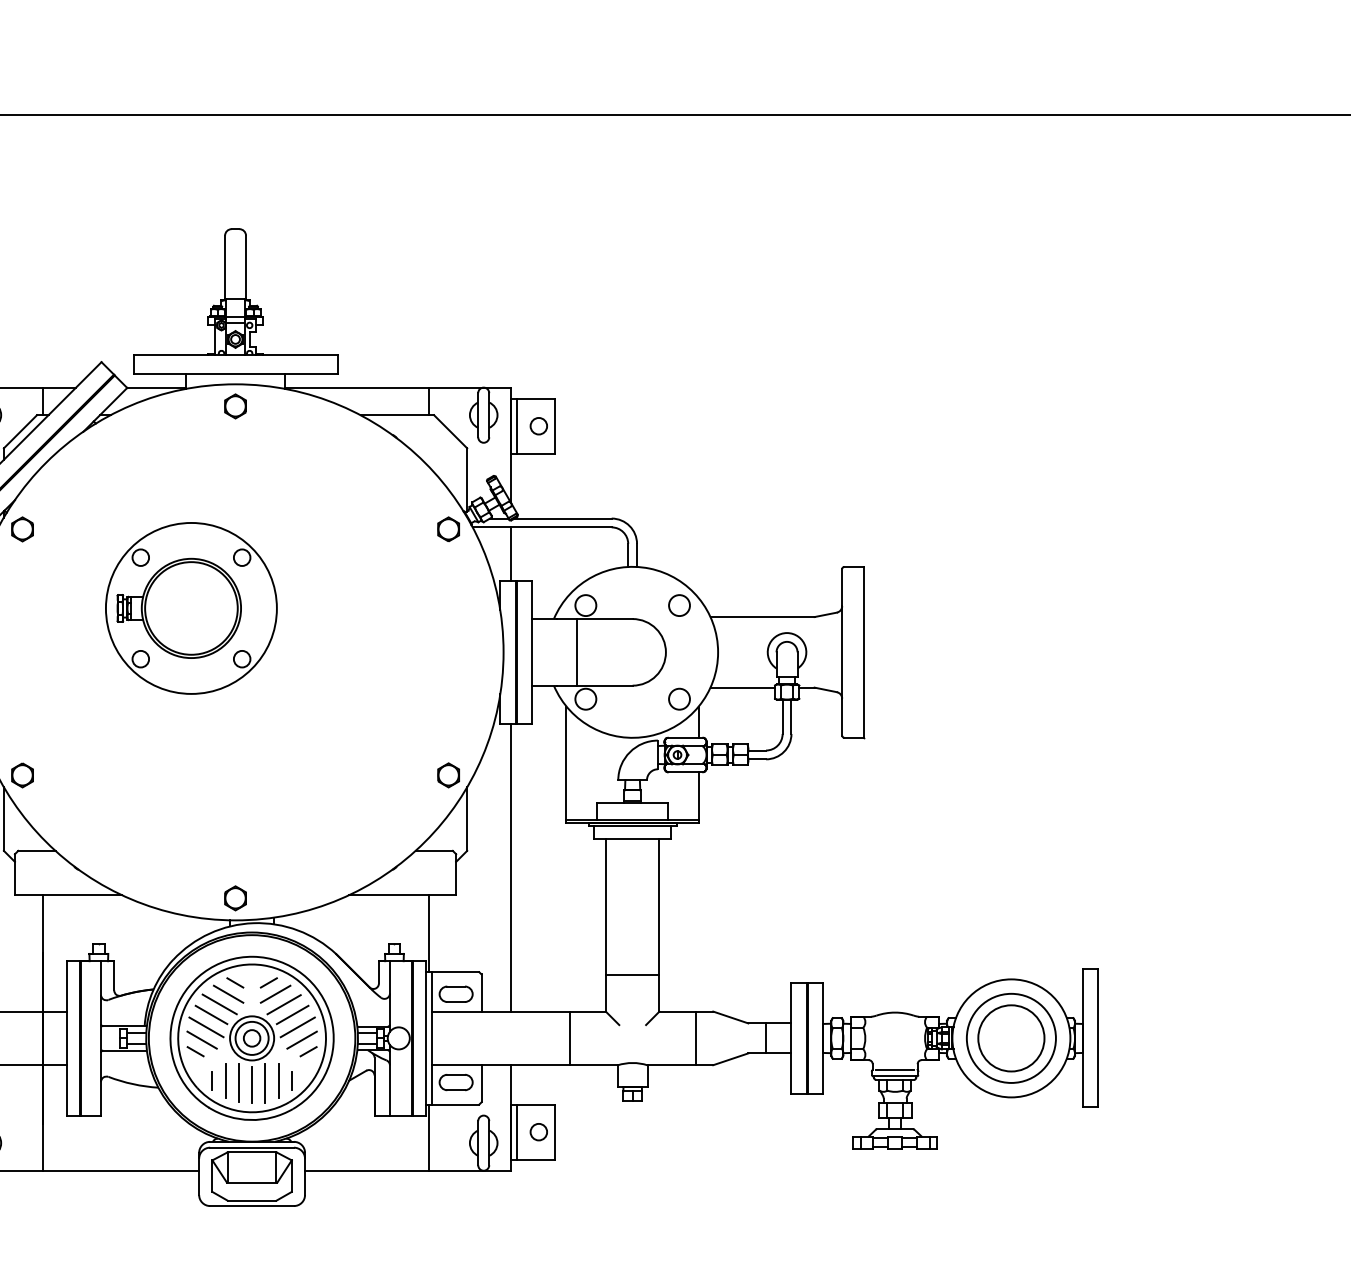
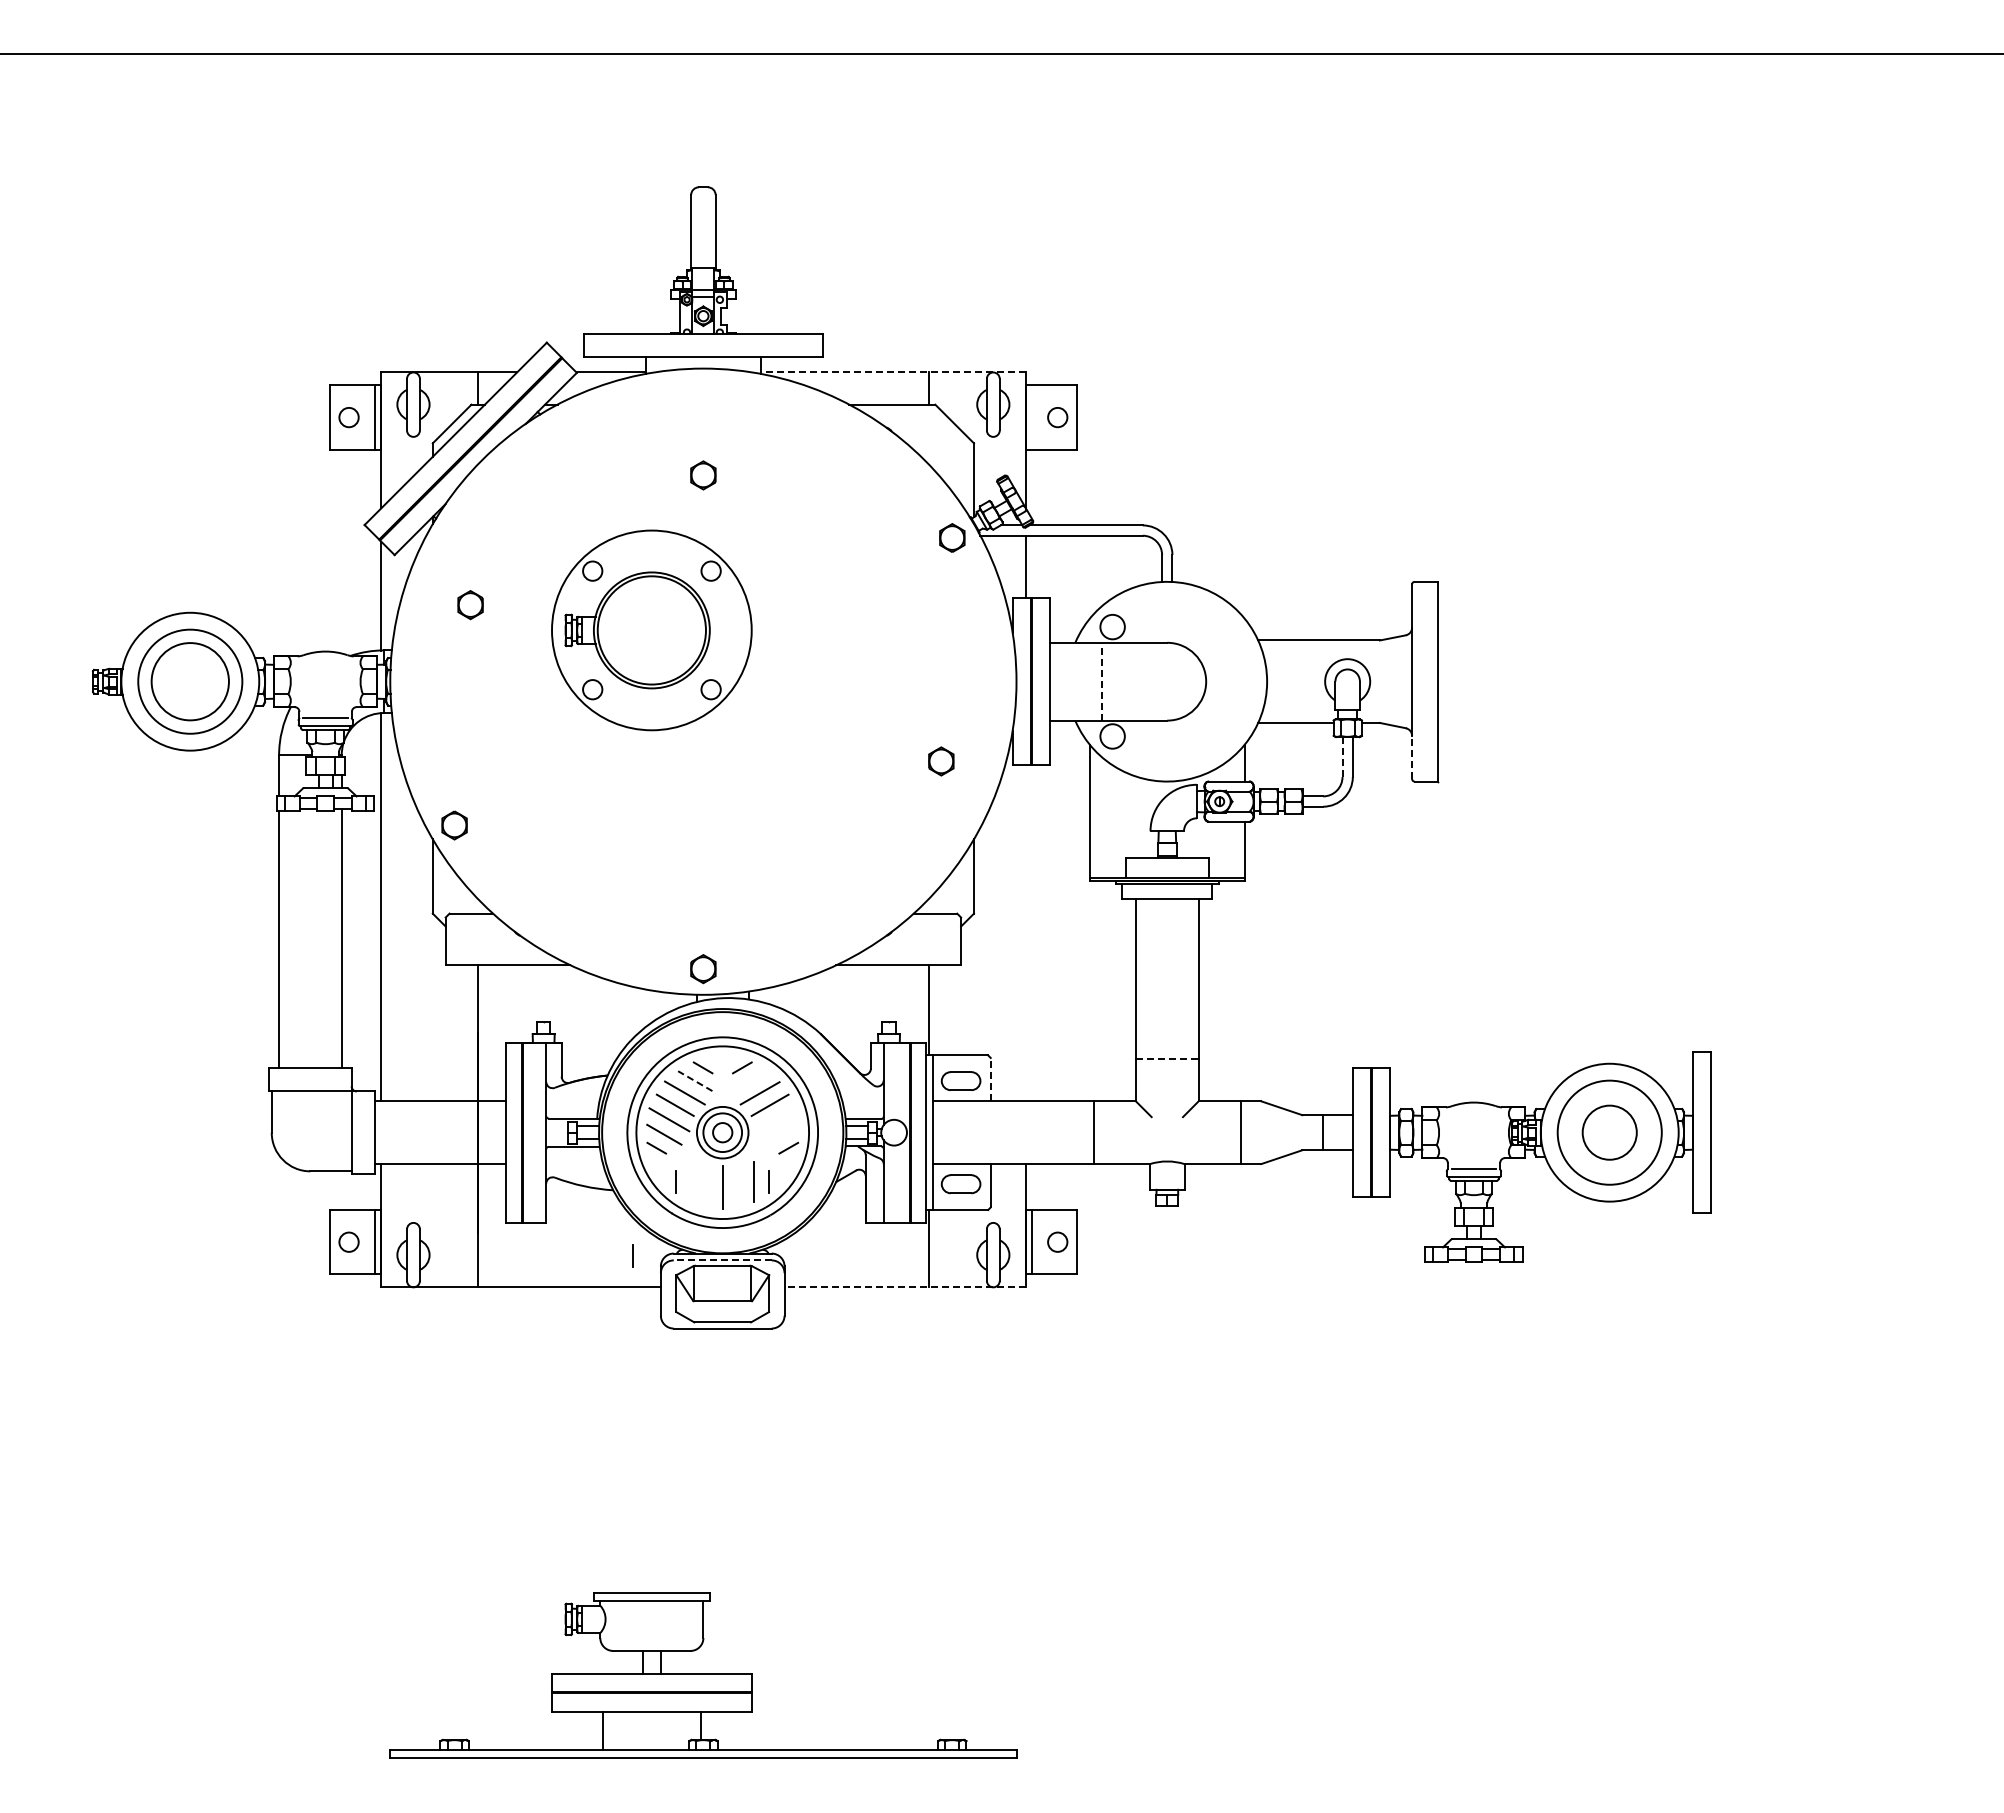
line: (397, 387) -> (892, 372), solid -> dashed
part: (235, 406) -> (703, 475), moved
line: (516, 426) -> (1031, 417), removed
part: (22, 529) -> (470, 605), moved
circle: (679, 605) -> (1221, 627), removed
line: (576, 652) -> (1101, 681), solid -> dashed
circle: (679, 699) -> (1221, 736), removed
line: (782, 717) -> (1342, 757), solid -> dashed
line: (842, 717) -> (1412, 757), solid -> dashed
part: (448, 775) -> (941, 761), moved
line: (511, 867) -> (1025, 933), removed
line: (632, 975) -> (1167, 1059), solid -> dashed
line: (481, 992) -> (990, 1079), solid -> dashed
line: (228, 994) -> (695, 1081), solid -> dashed
line: (275, 994) -> (750, 1081), removed
line: (298, 1027) -> (776, 1119), removed
circle: (1011, 1038) -> (1609, 1132), size x0.7
line: (301, 1039) -> (780, 1134), removed
line: (225, 1081) -> (691, 1182), removed
line: (239, 1082) -> (707, 1184), removed
line: (265, 1083) -> (738, 1185), removed
line: (174, 1143) -> (632, 1255), added
line: (251, 1147) -> (722, 1260), solid -> dashed
line: (407, 1170) -> (904, 1287), solid -> dashed

